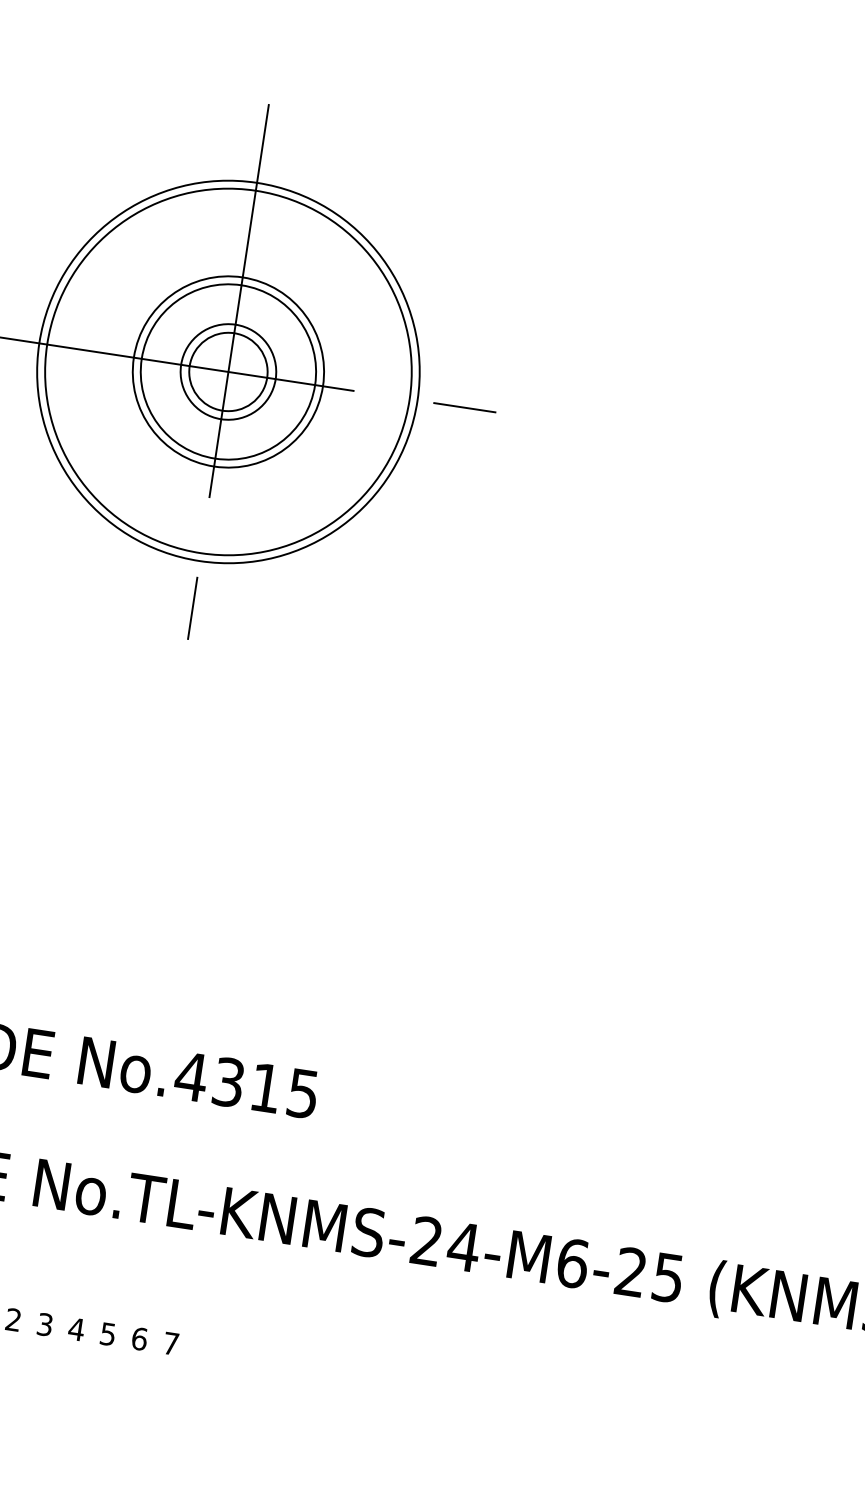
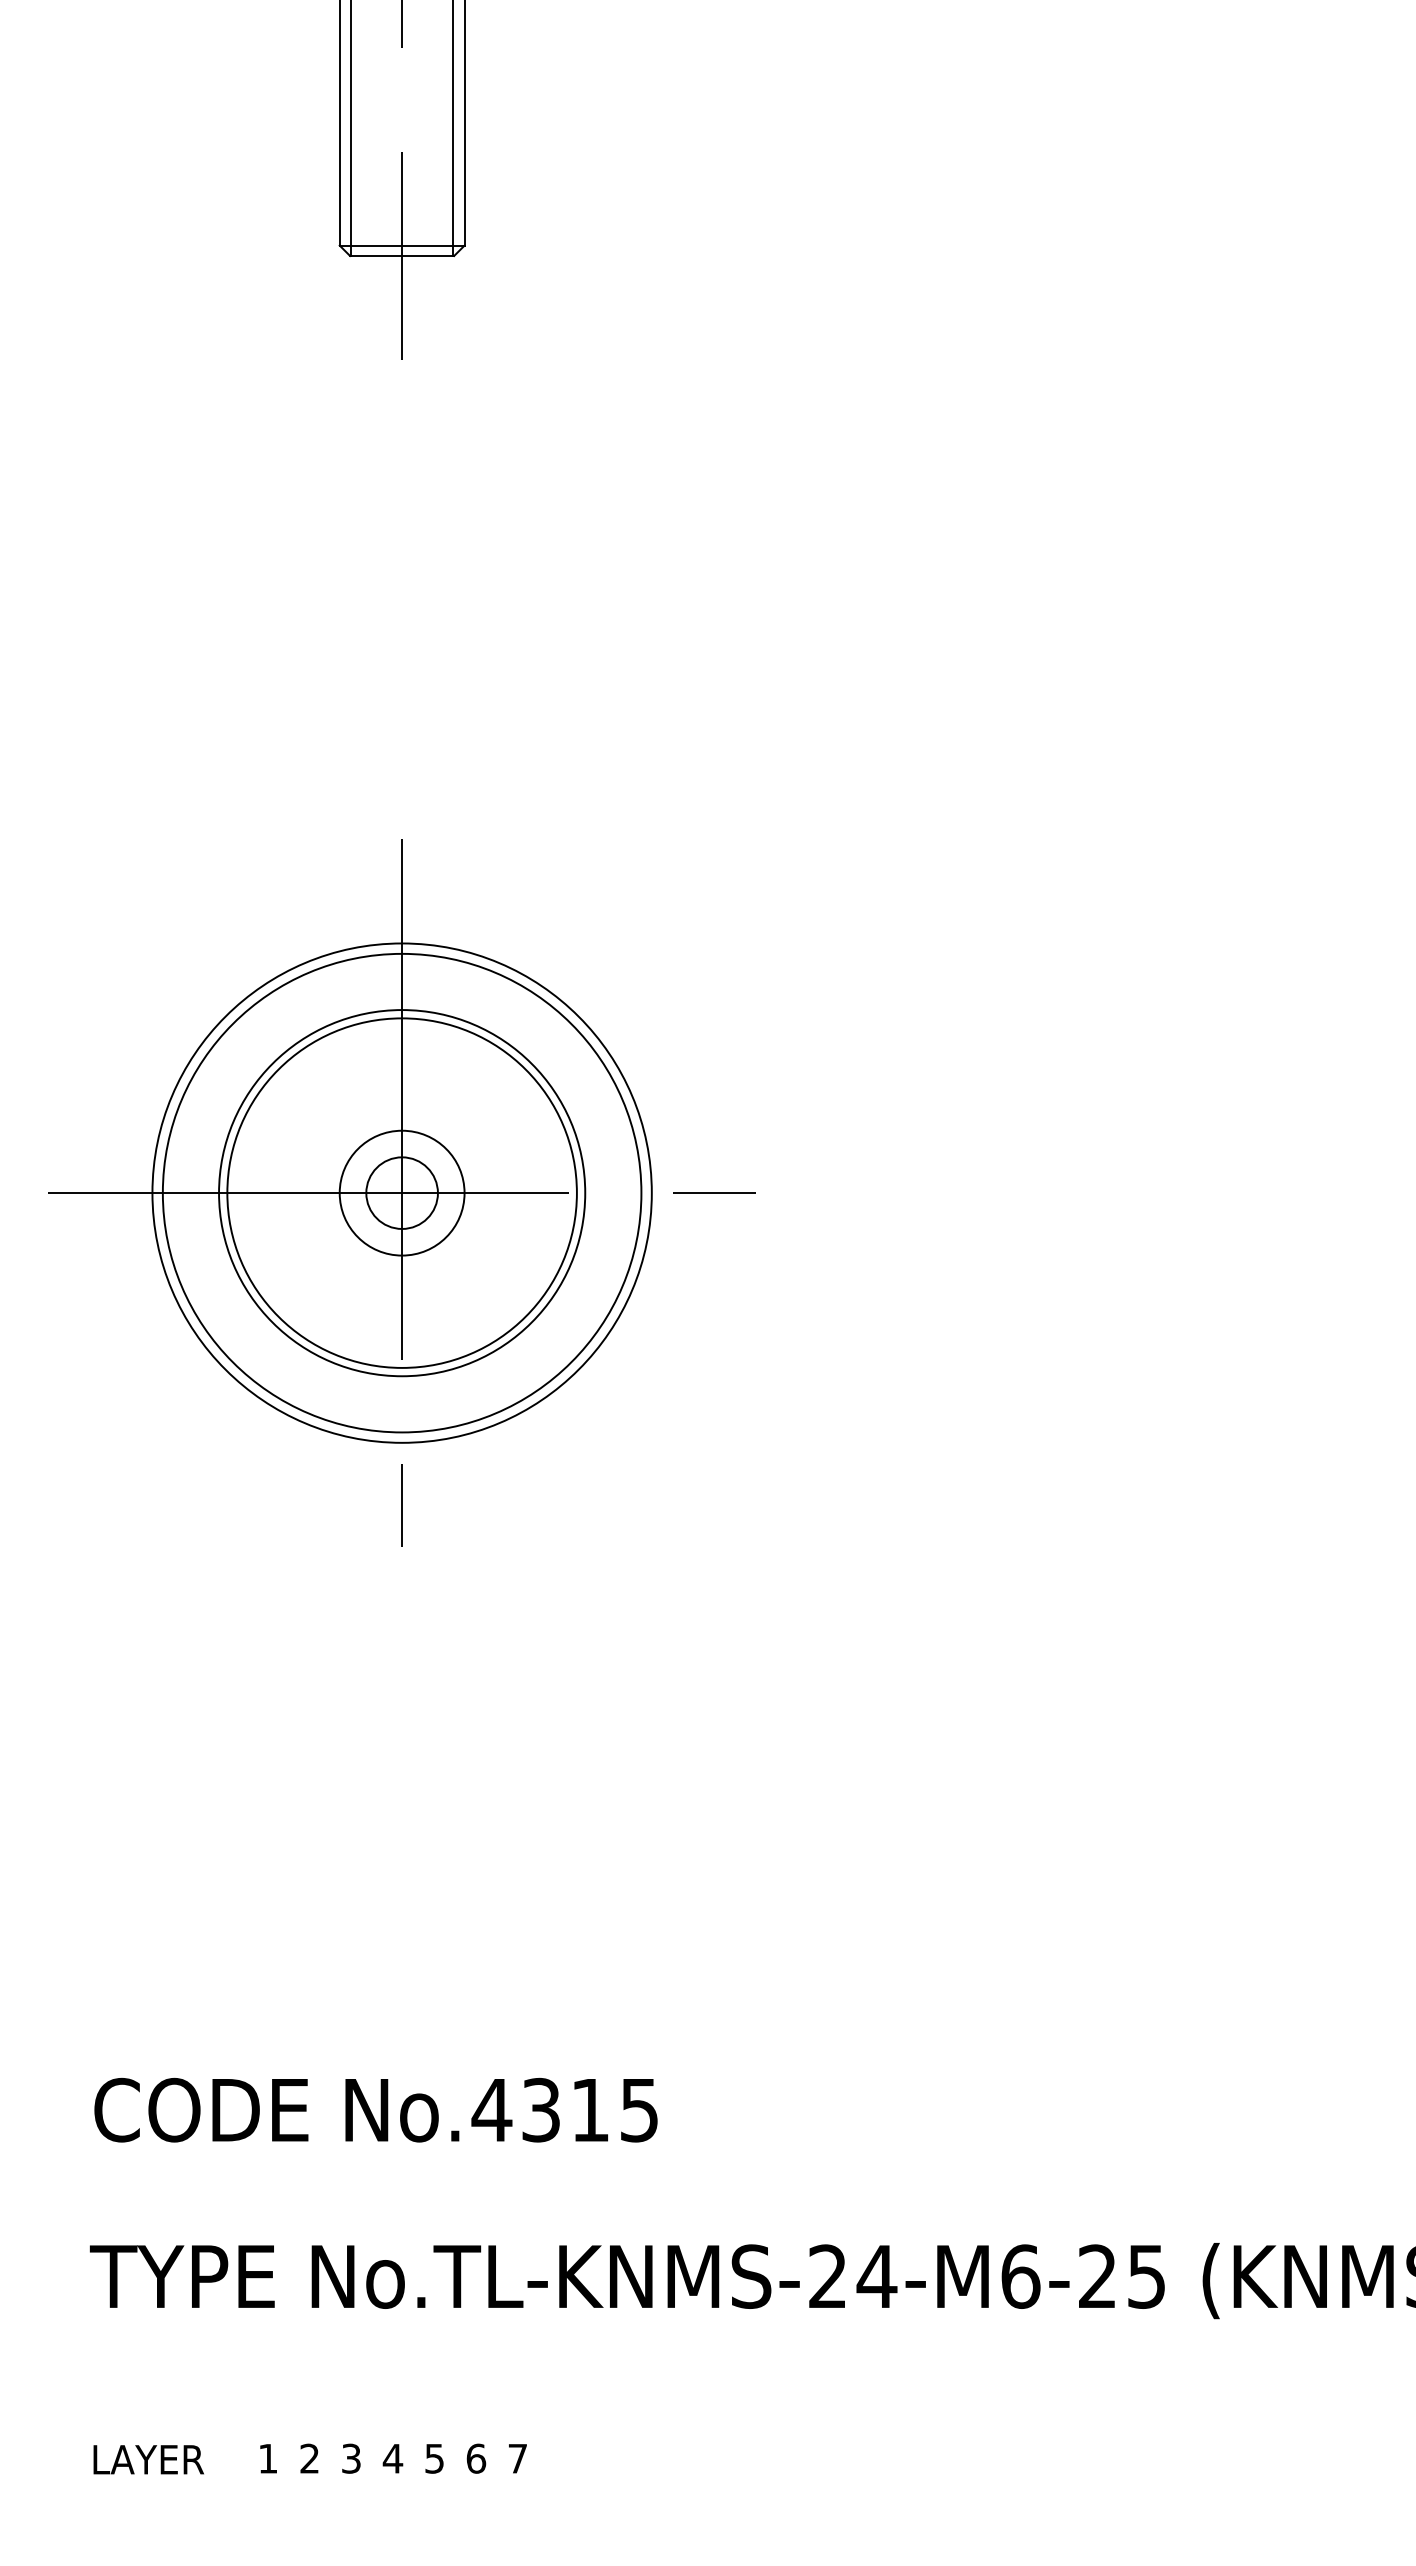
circle: (228, 371) -> (401, 1192), size x1.6
circle: (227, 372) -> (401, 1193), size x0.7
circle: (227, 372) -> (401, 1193), size x1.4

